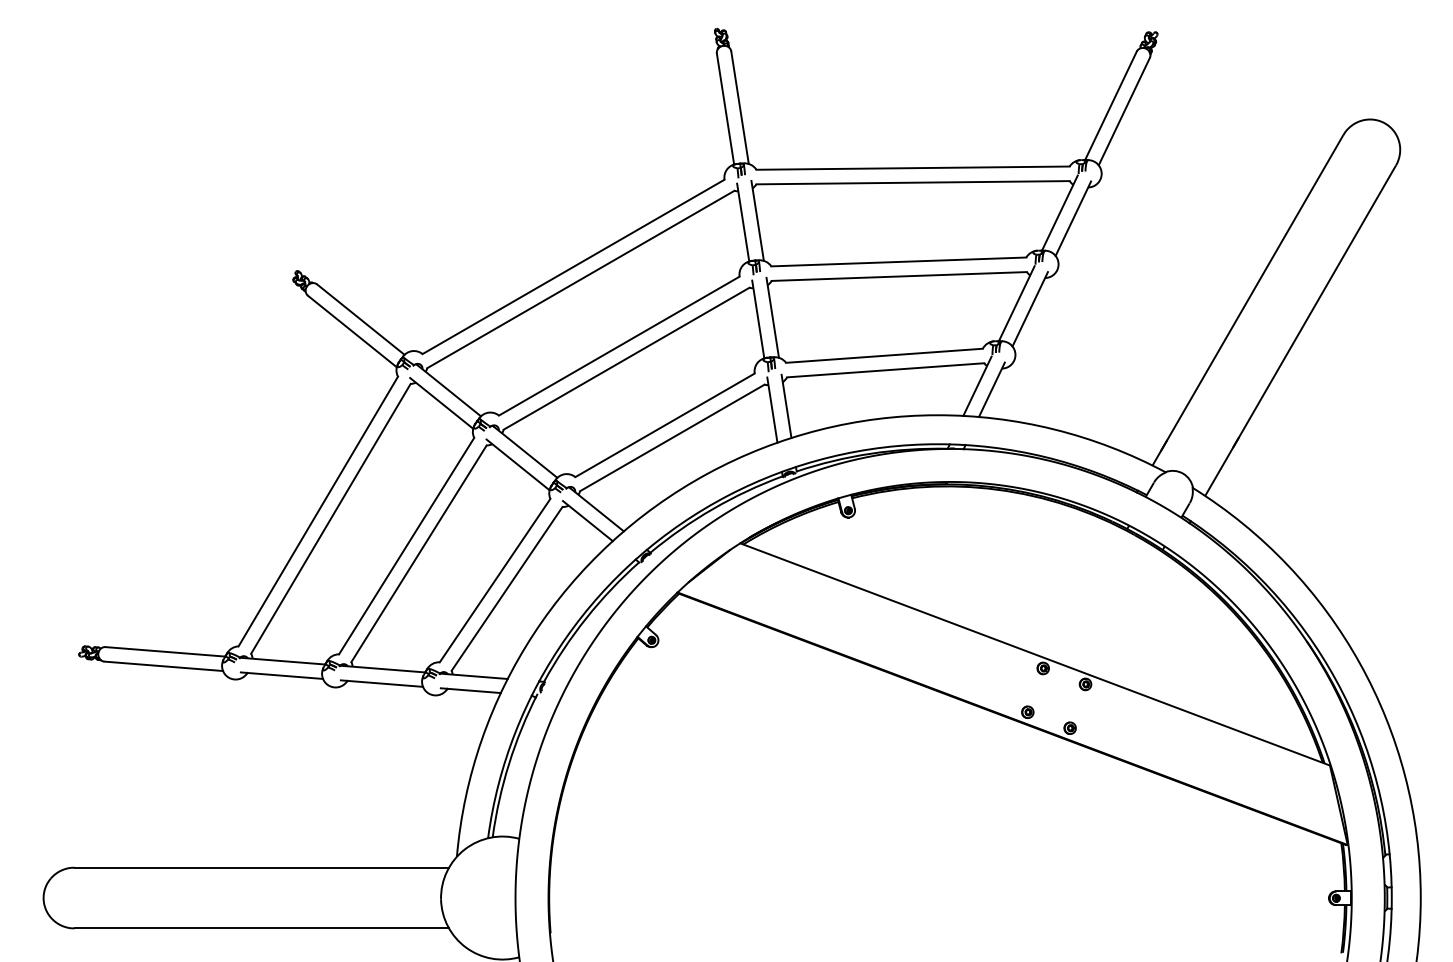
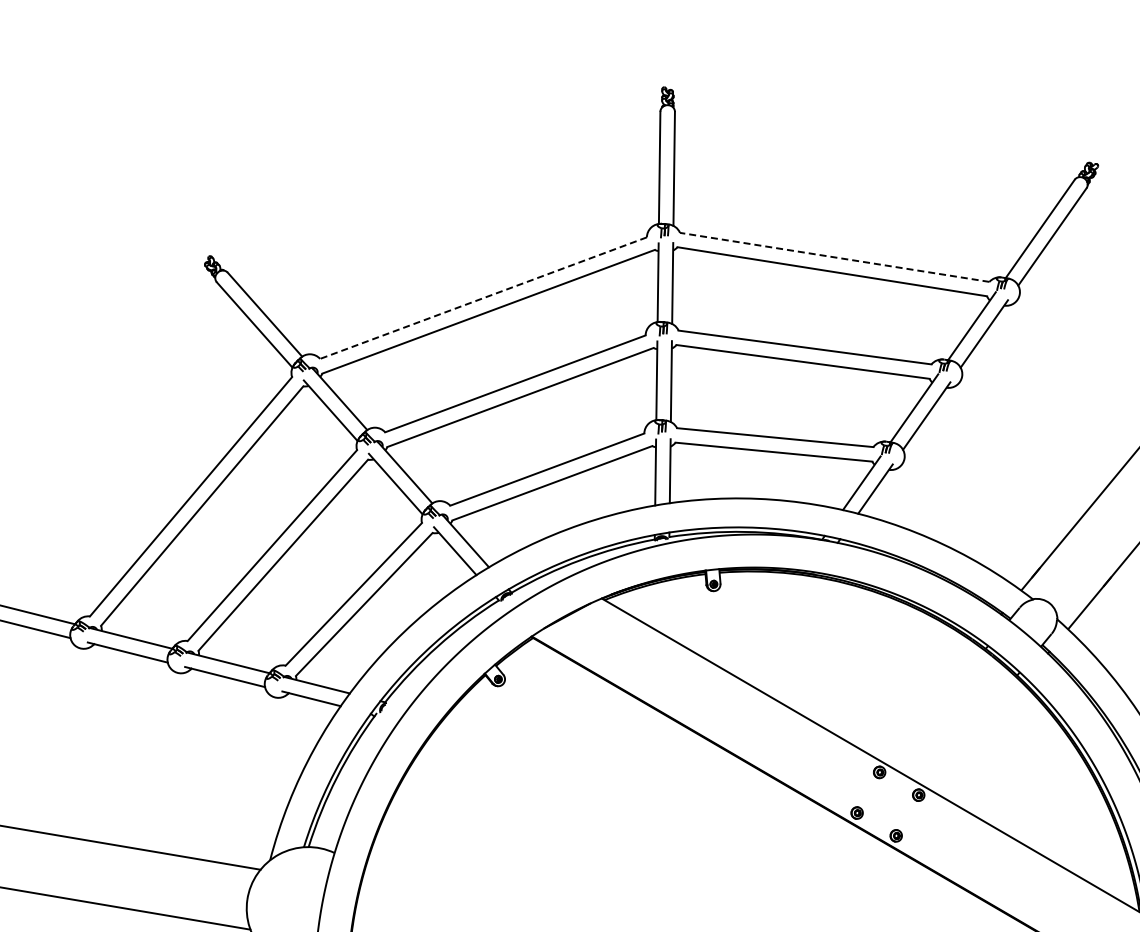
line: (913, 168) -> (835, 257), solid -> dashed
line: (573, 267) -> (483, 298), solid -> dashed

